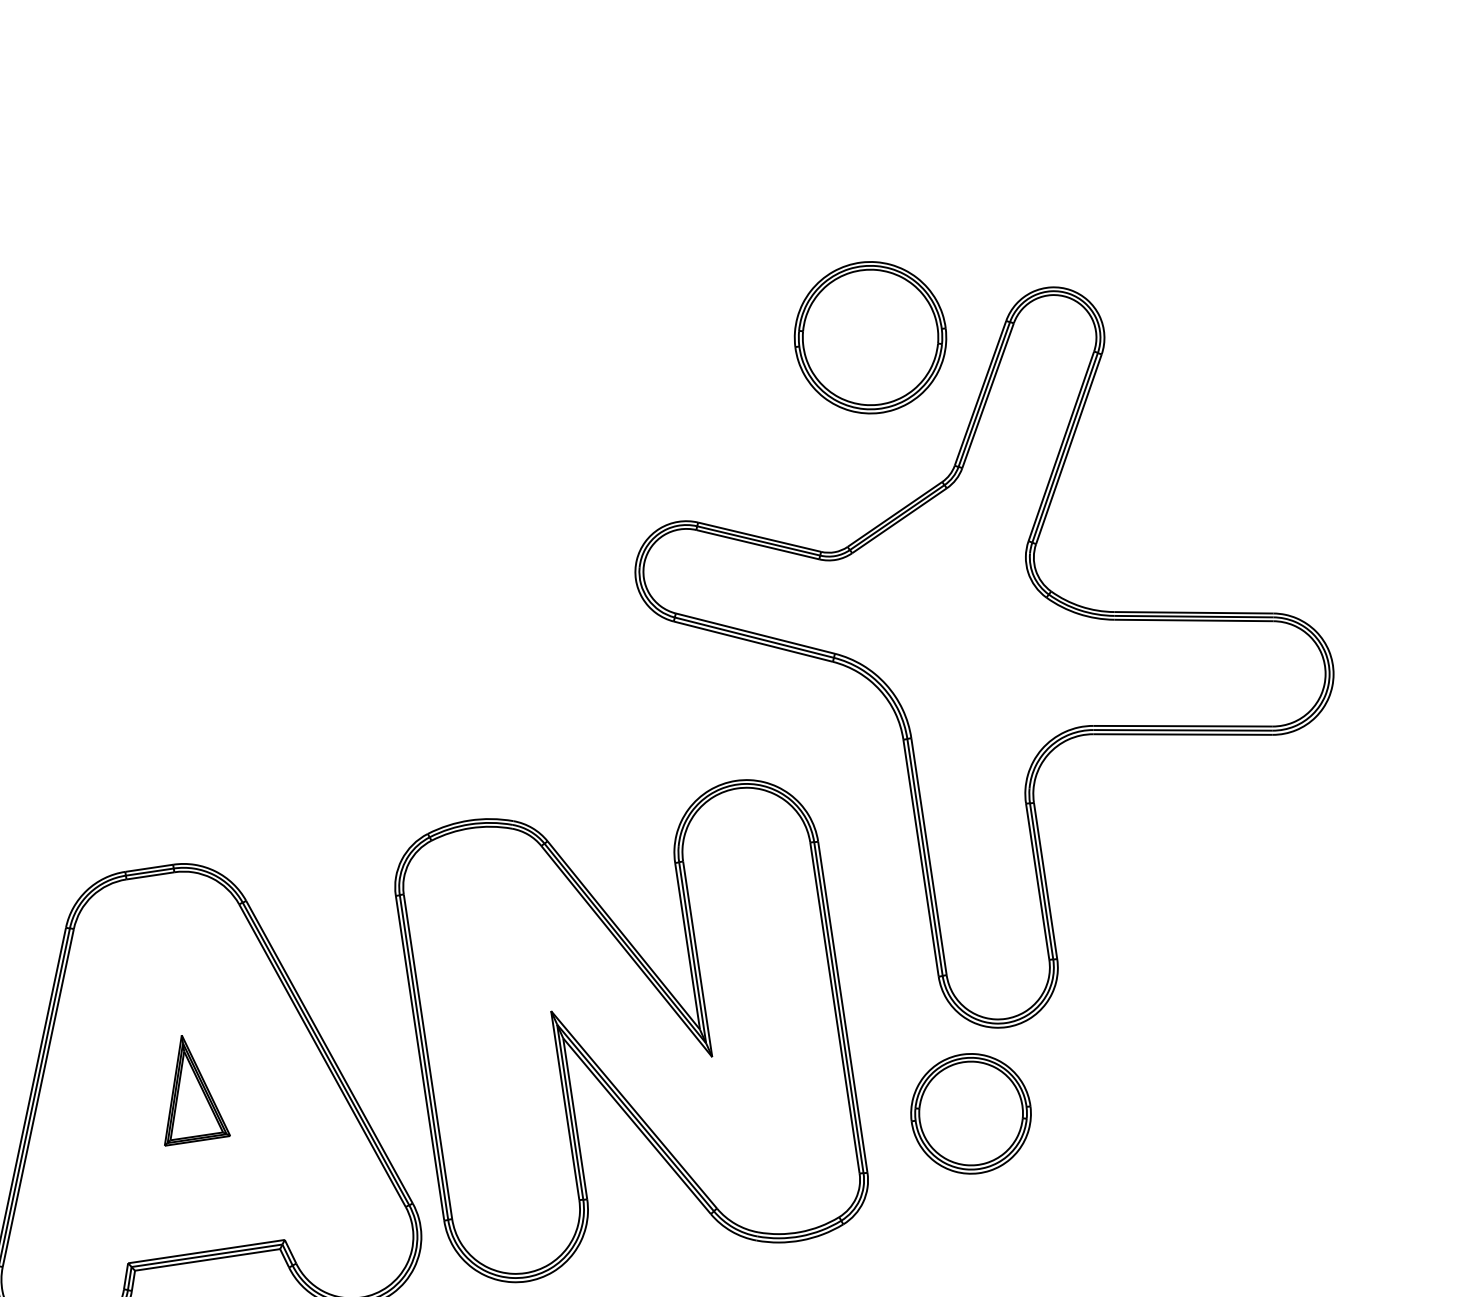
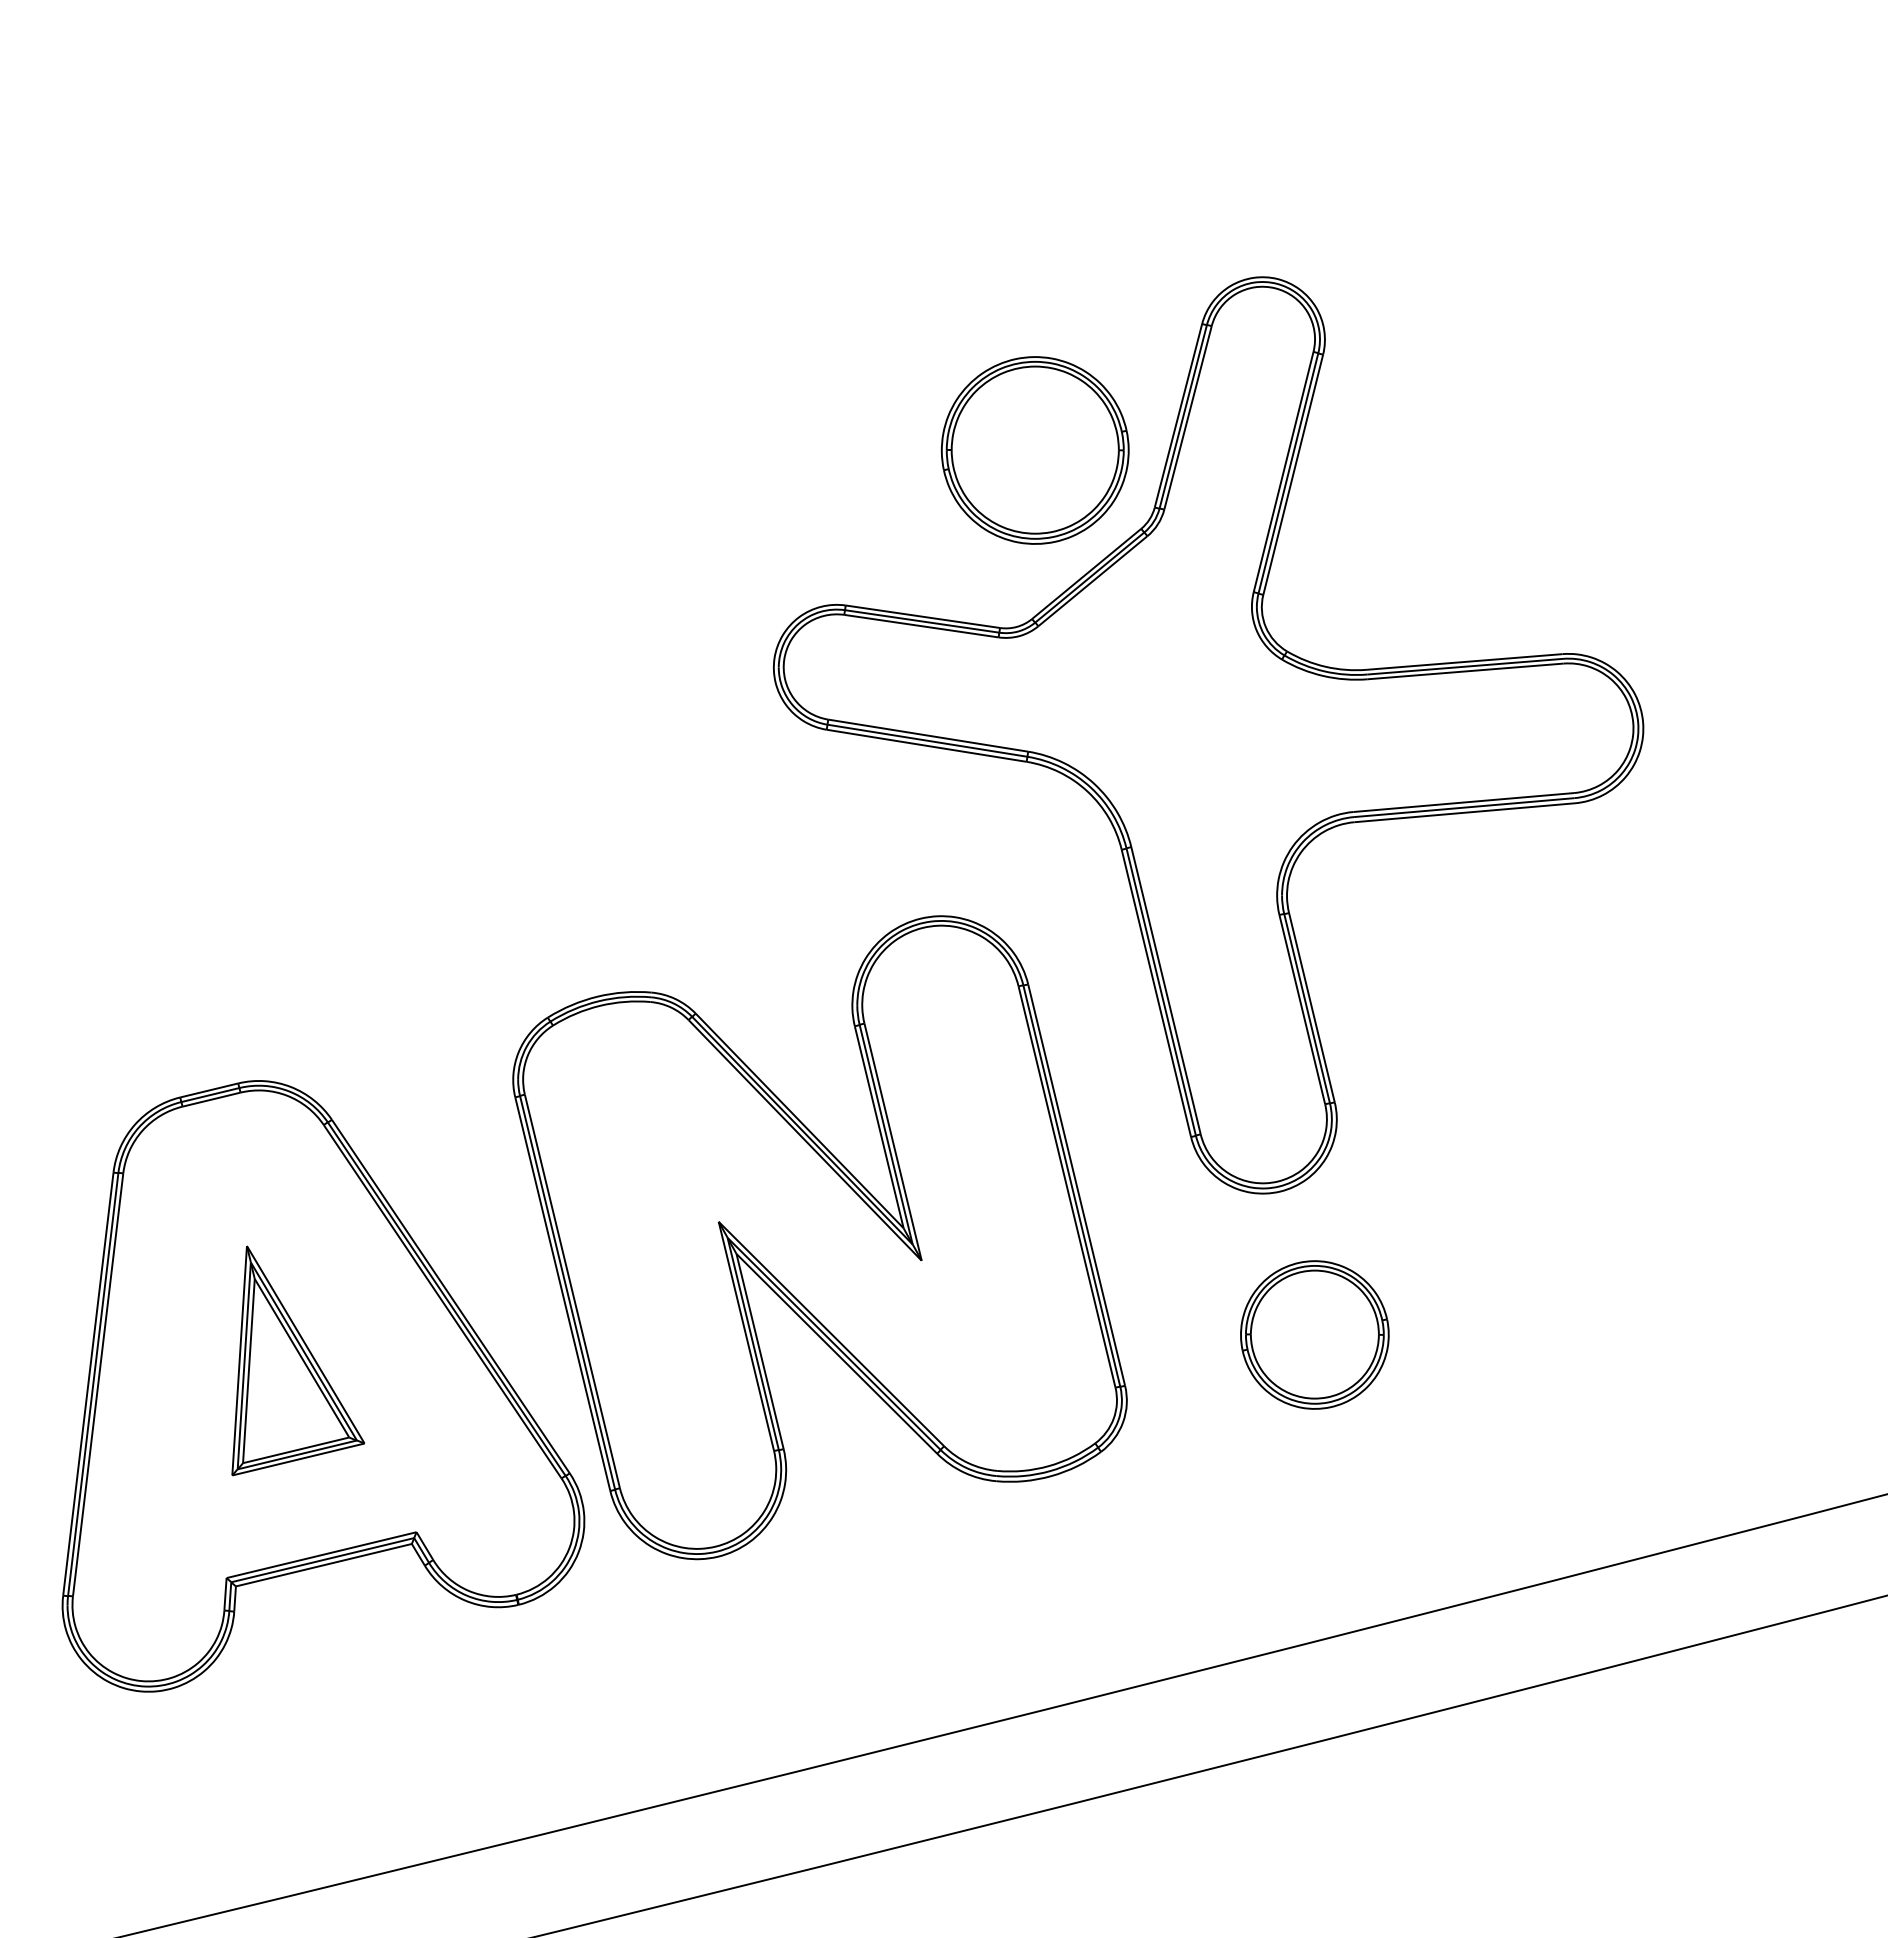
part: (869, 337) -> (1034, 450), moved
part: (201, 1092) -> (298, 1360), size x1.67
part: (970, 1113) -> (1314, 1334), moved

